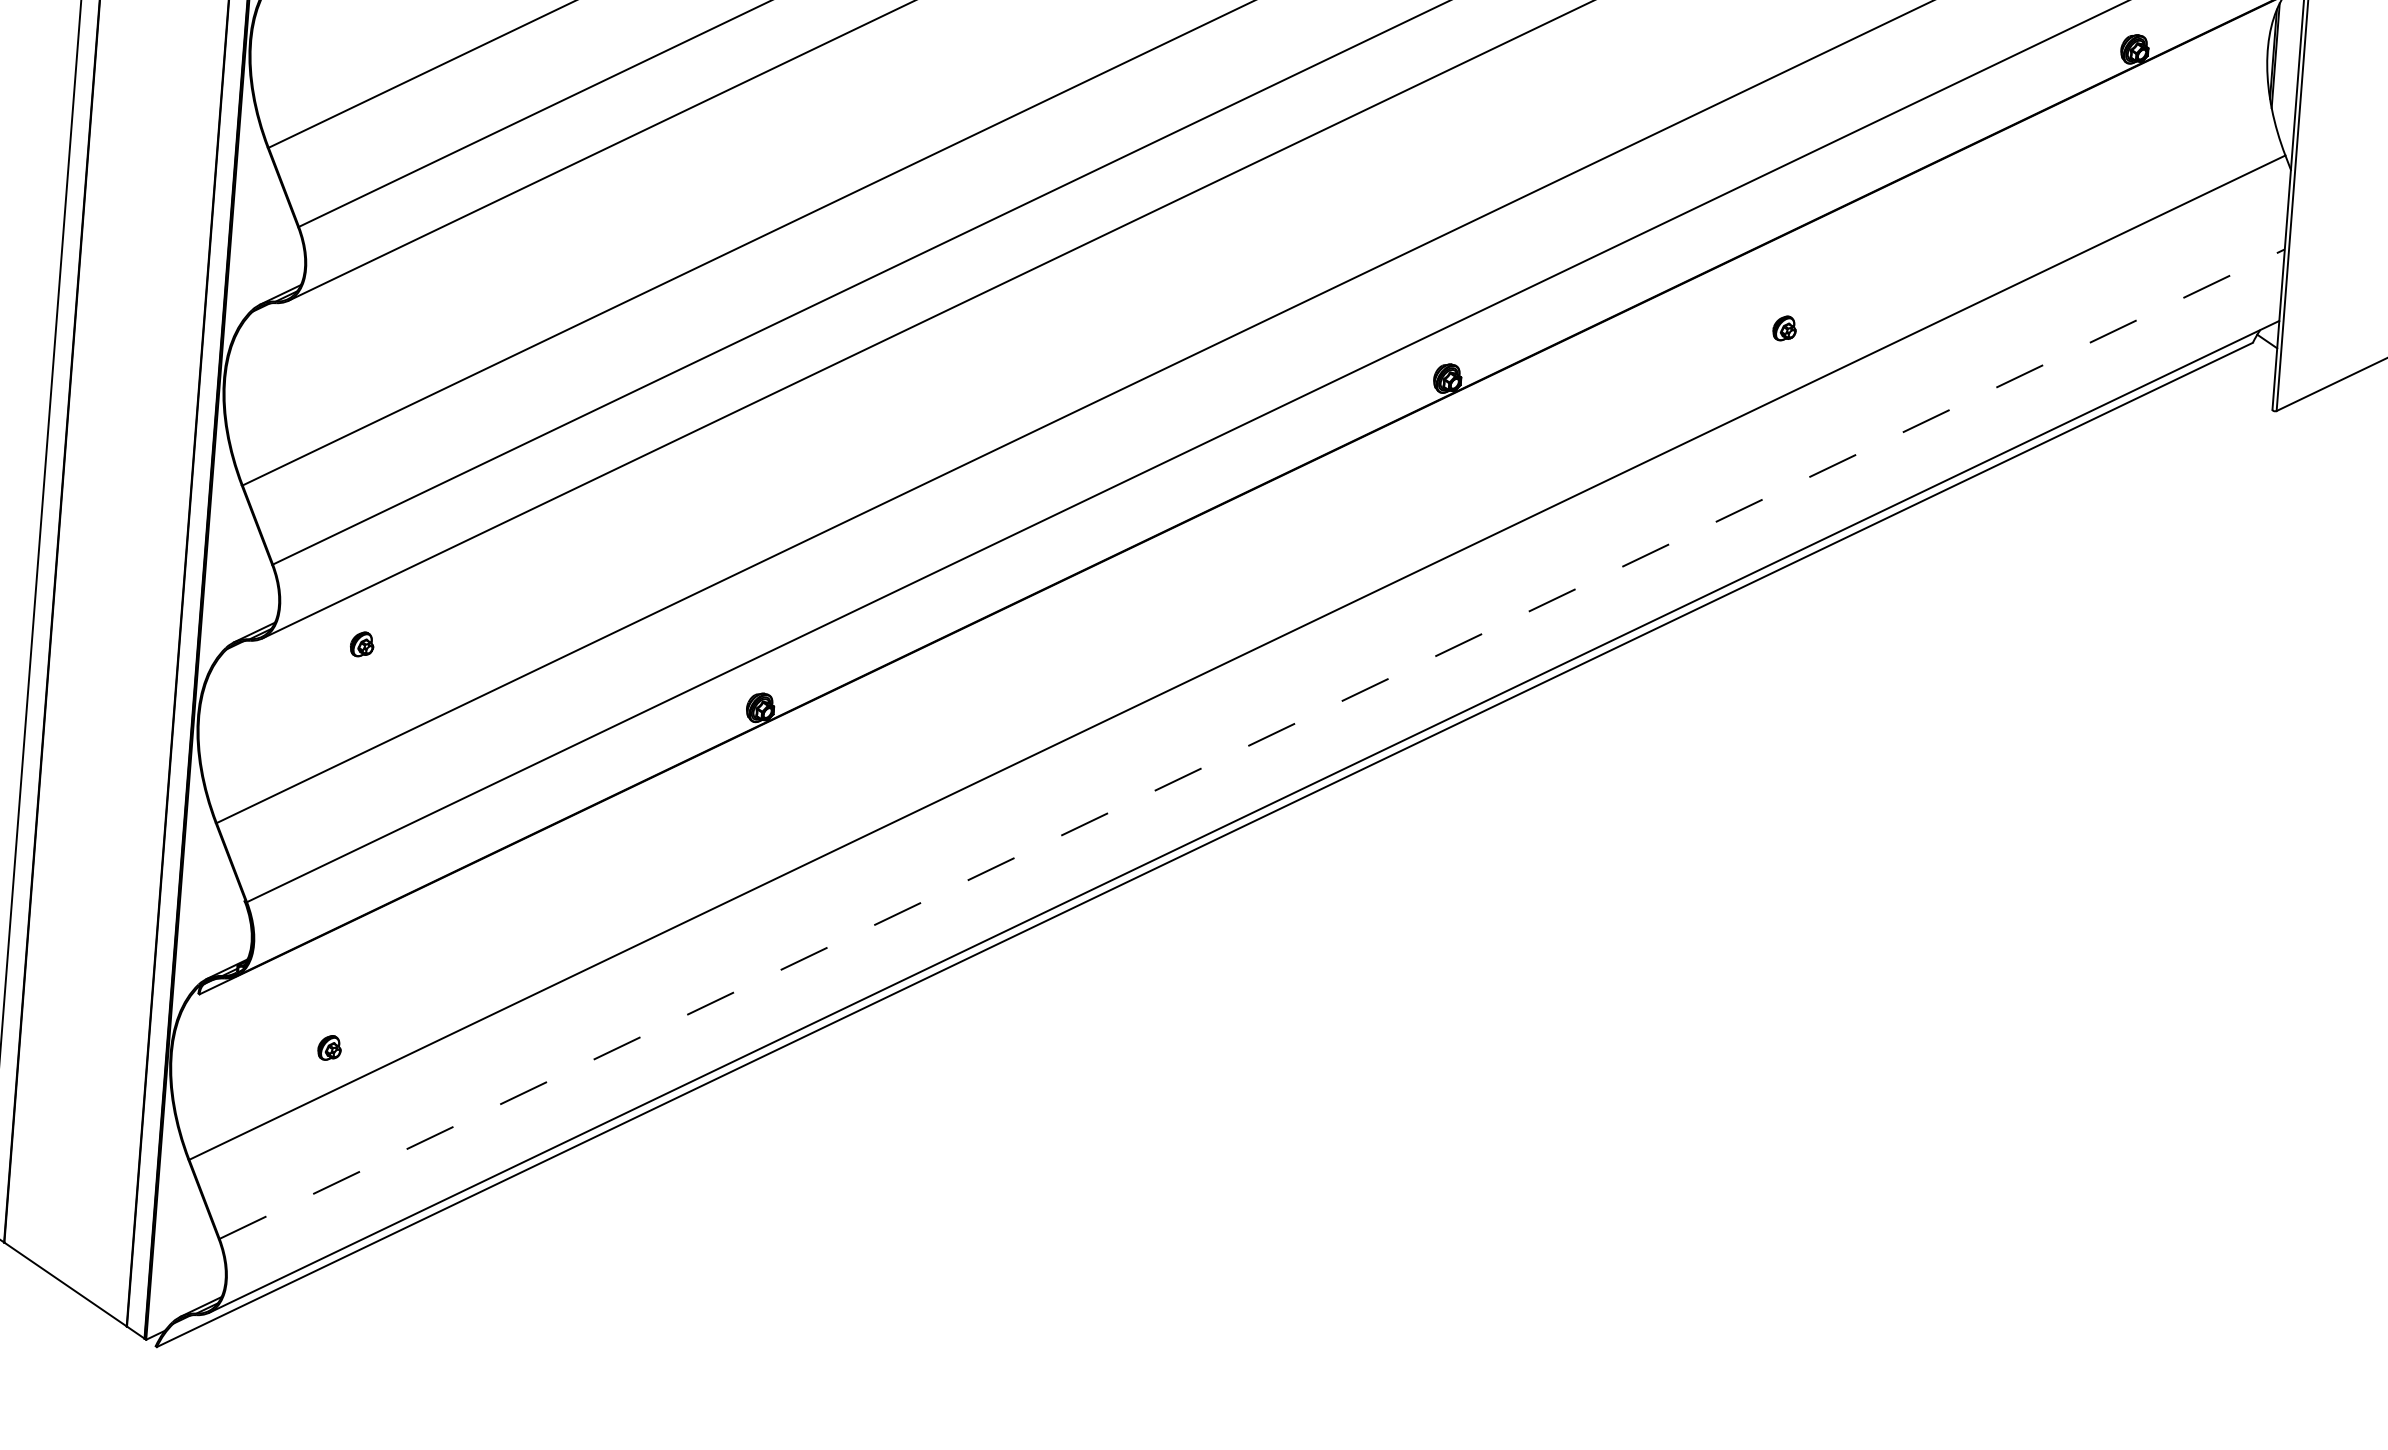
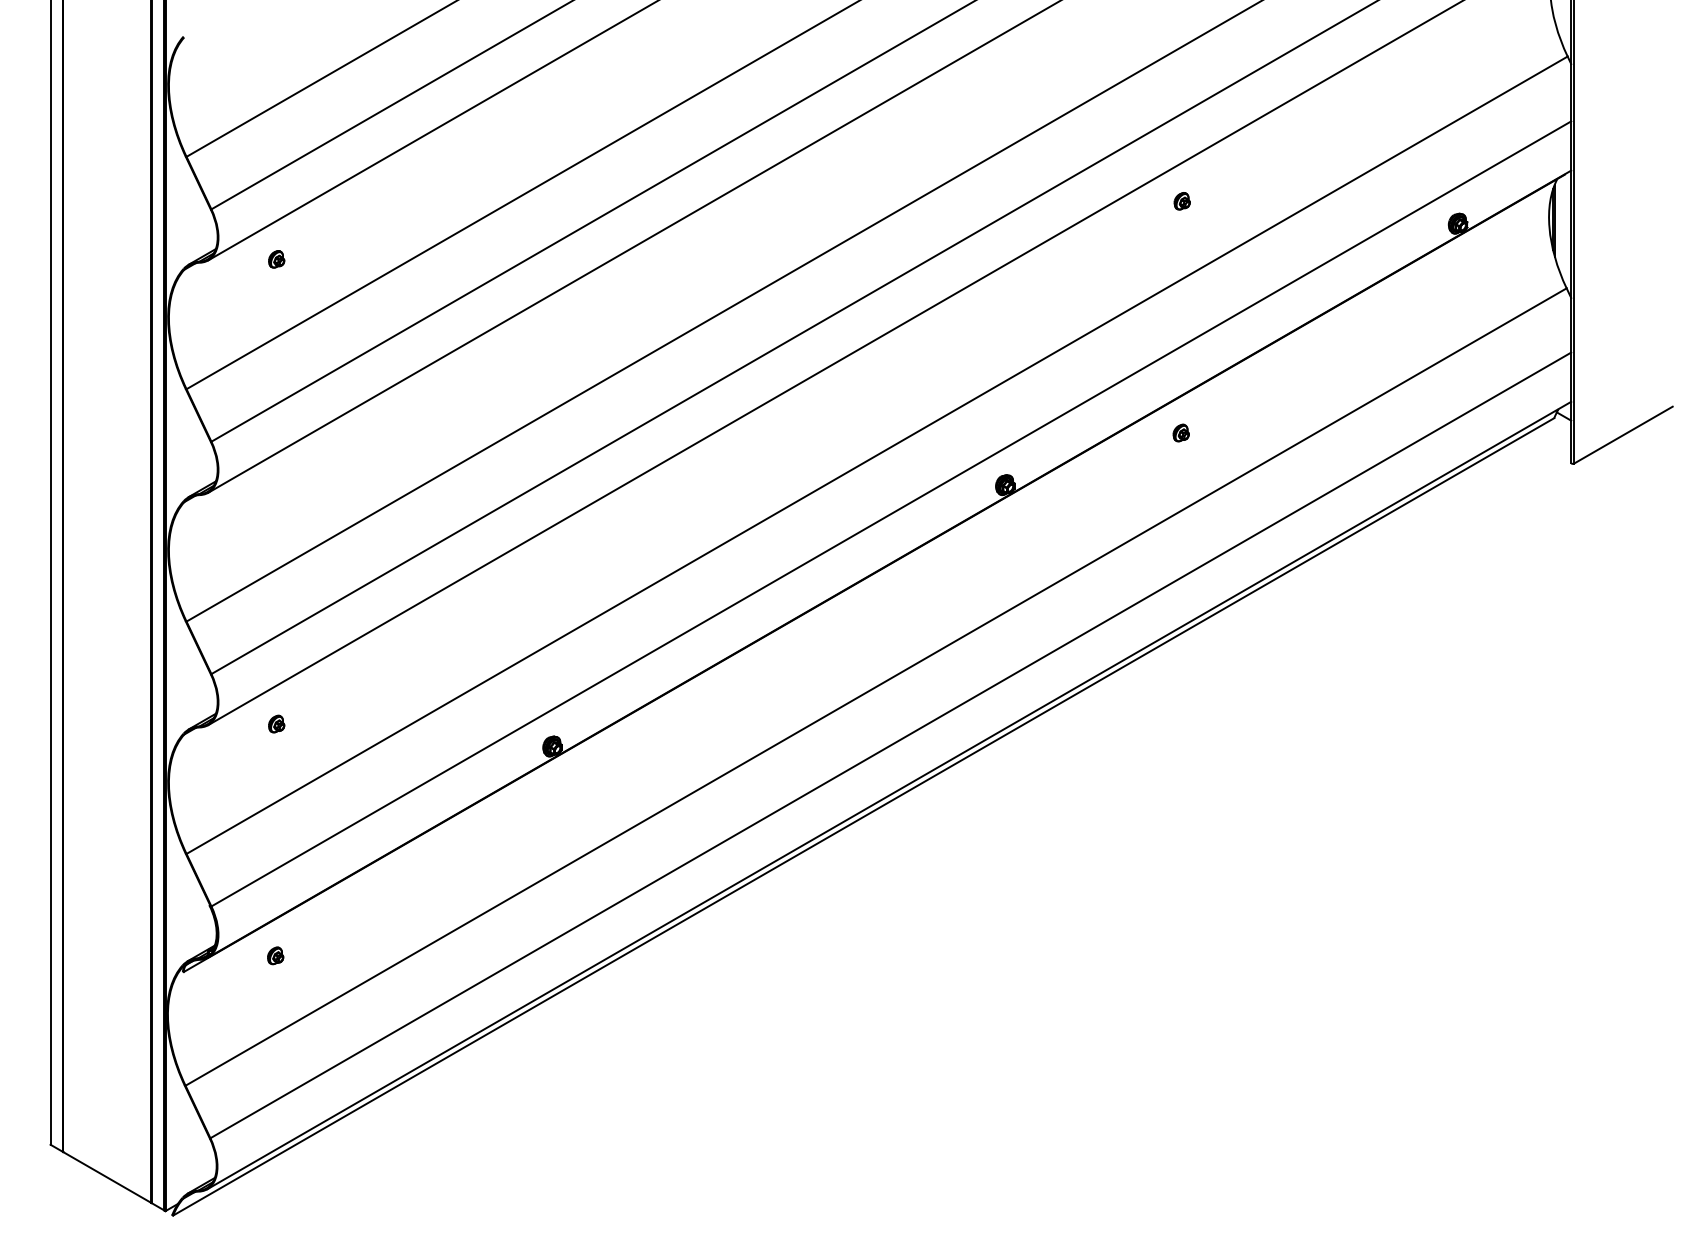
part: (1783, 327) -> (1180, 432), moved
line: (1251, 744) -> (890, 745), dashed -> solid
part: (329, 1047) -> (275, 955), moved

